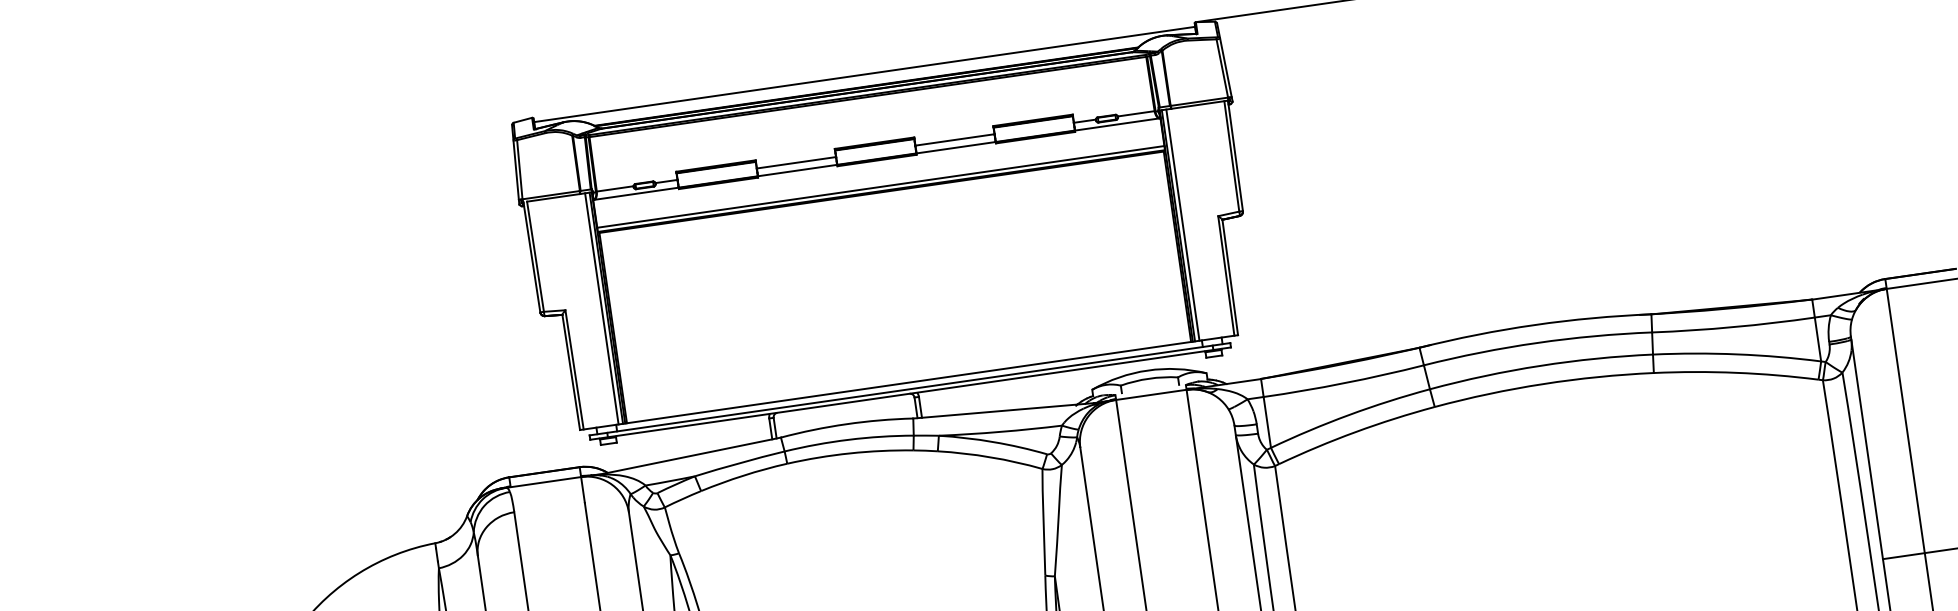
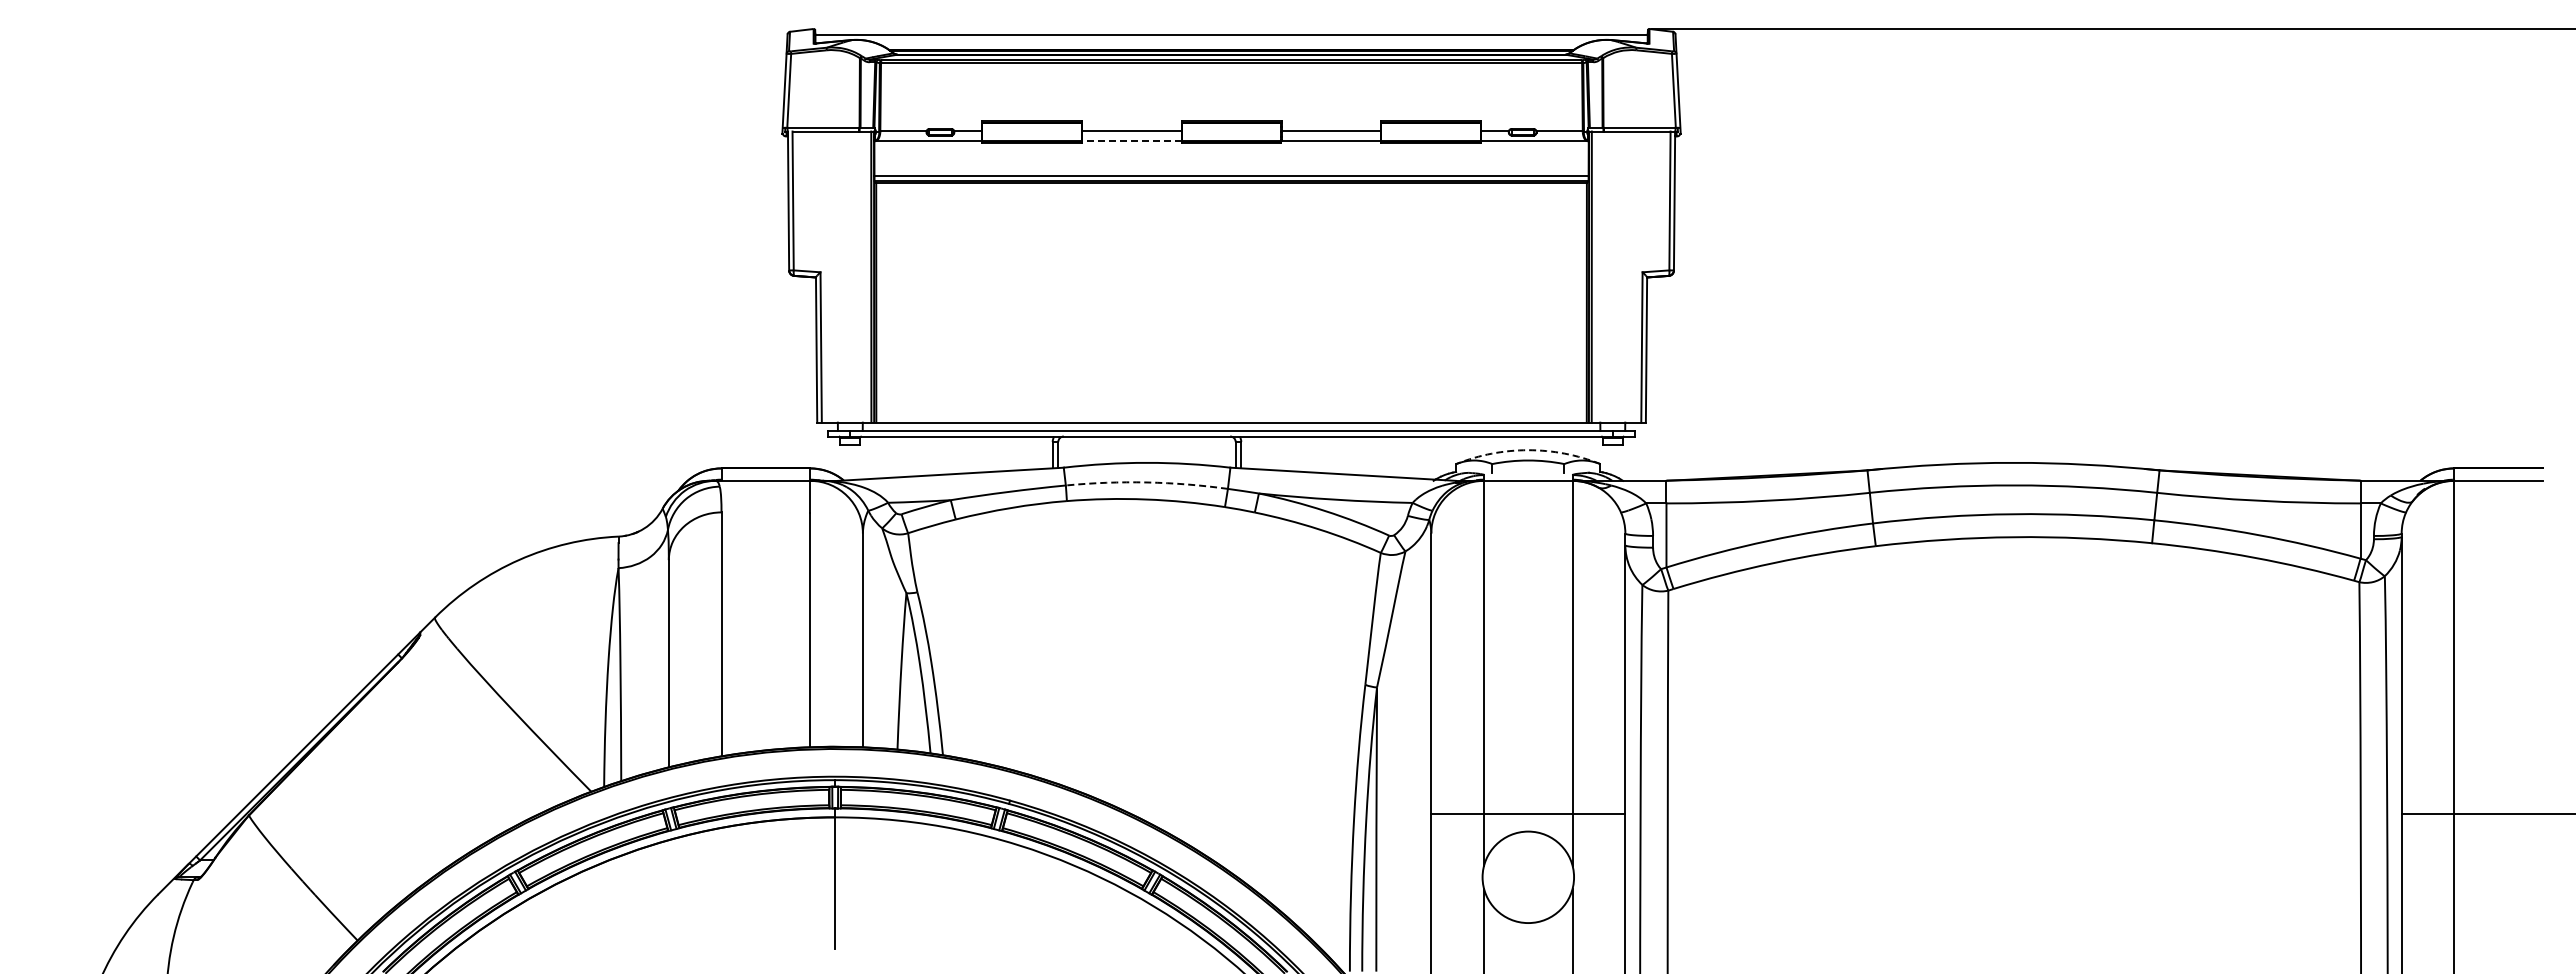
line: (797, 170) -> (1131, 141), solid -> dashed
line: (1182, 224) -> (1597, 276), removed
line: (601, 308) -> (865, 276), removed
arc: (1148, 370) -> (1528, 450), solid -> dashed
arc: (849, 439) -> (1147, 482), solid -> dashed

